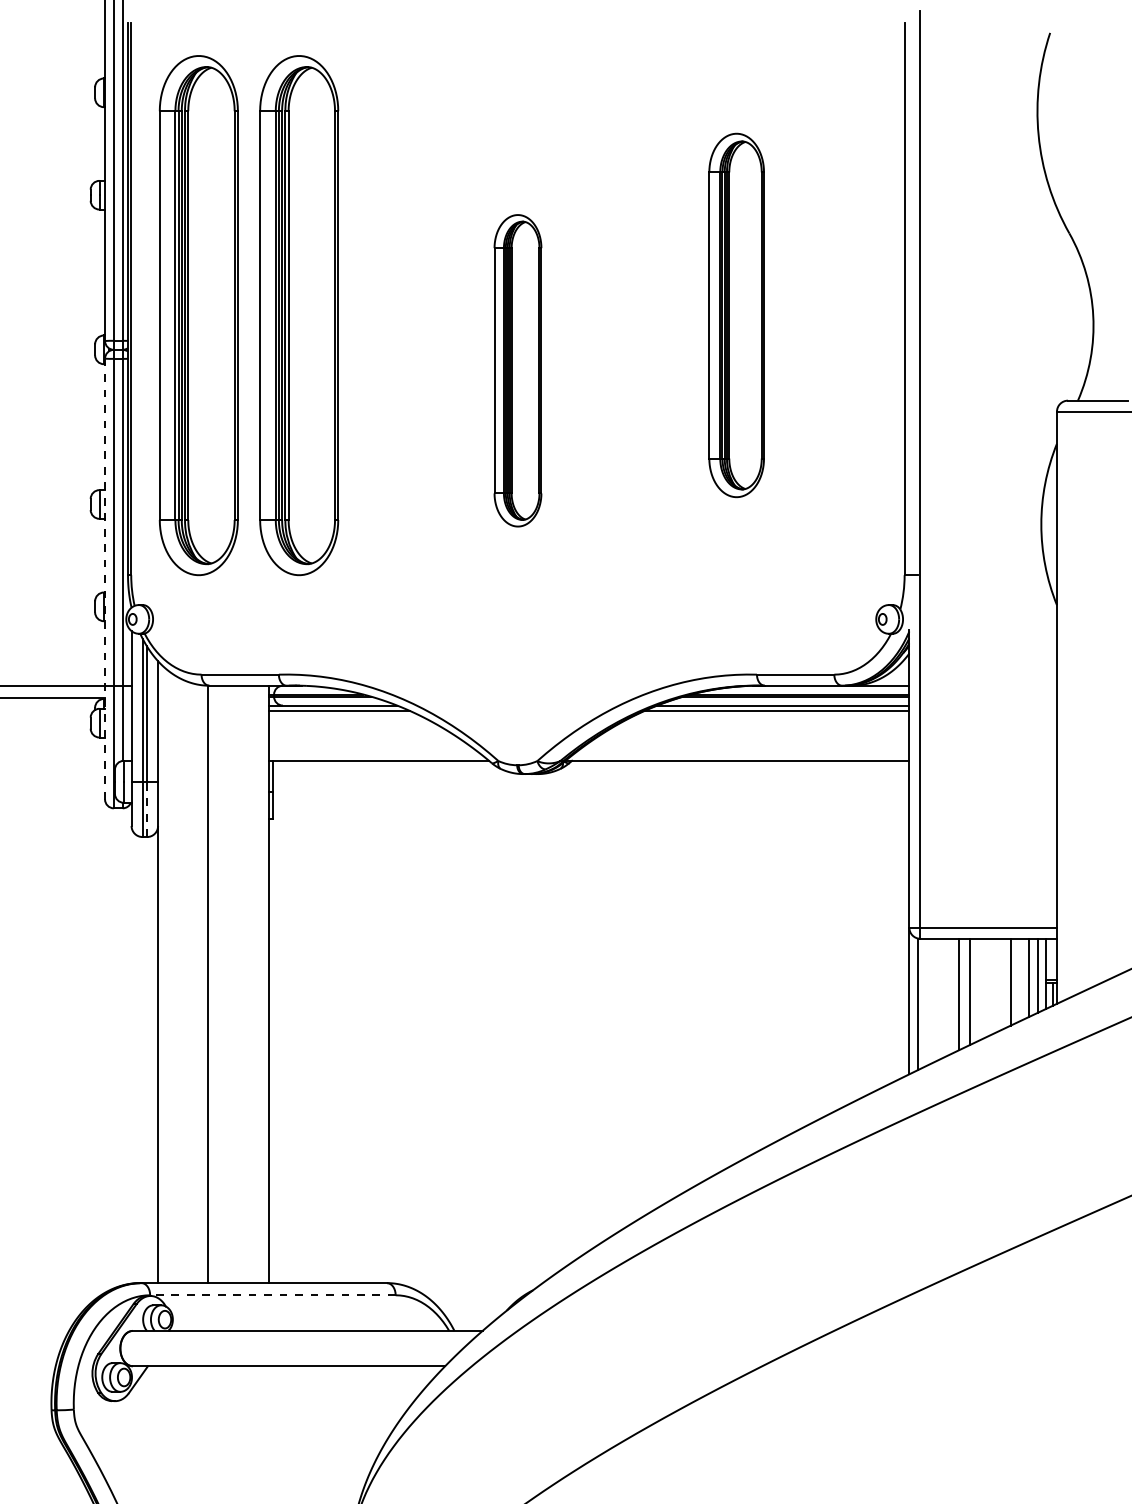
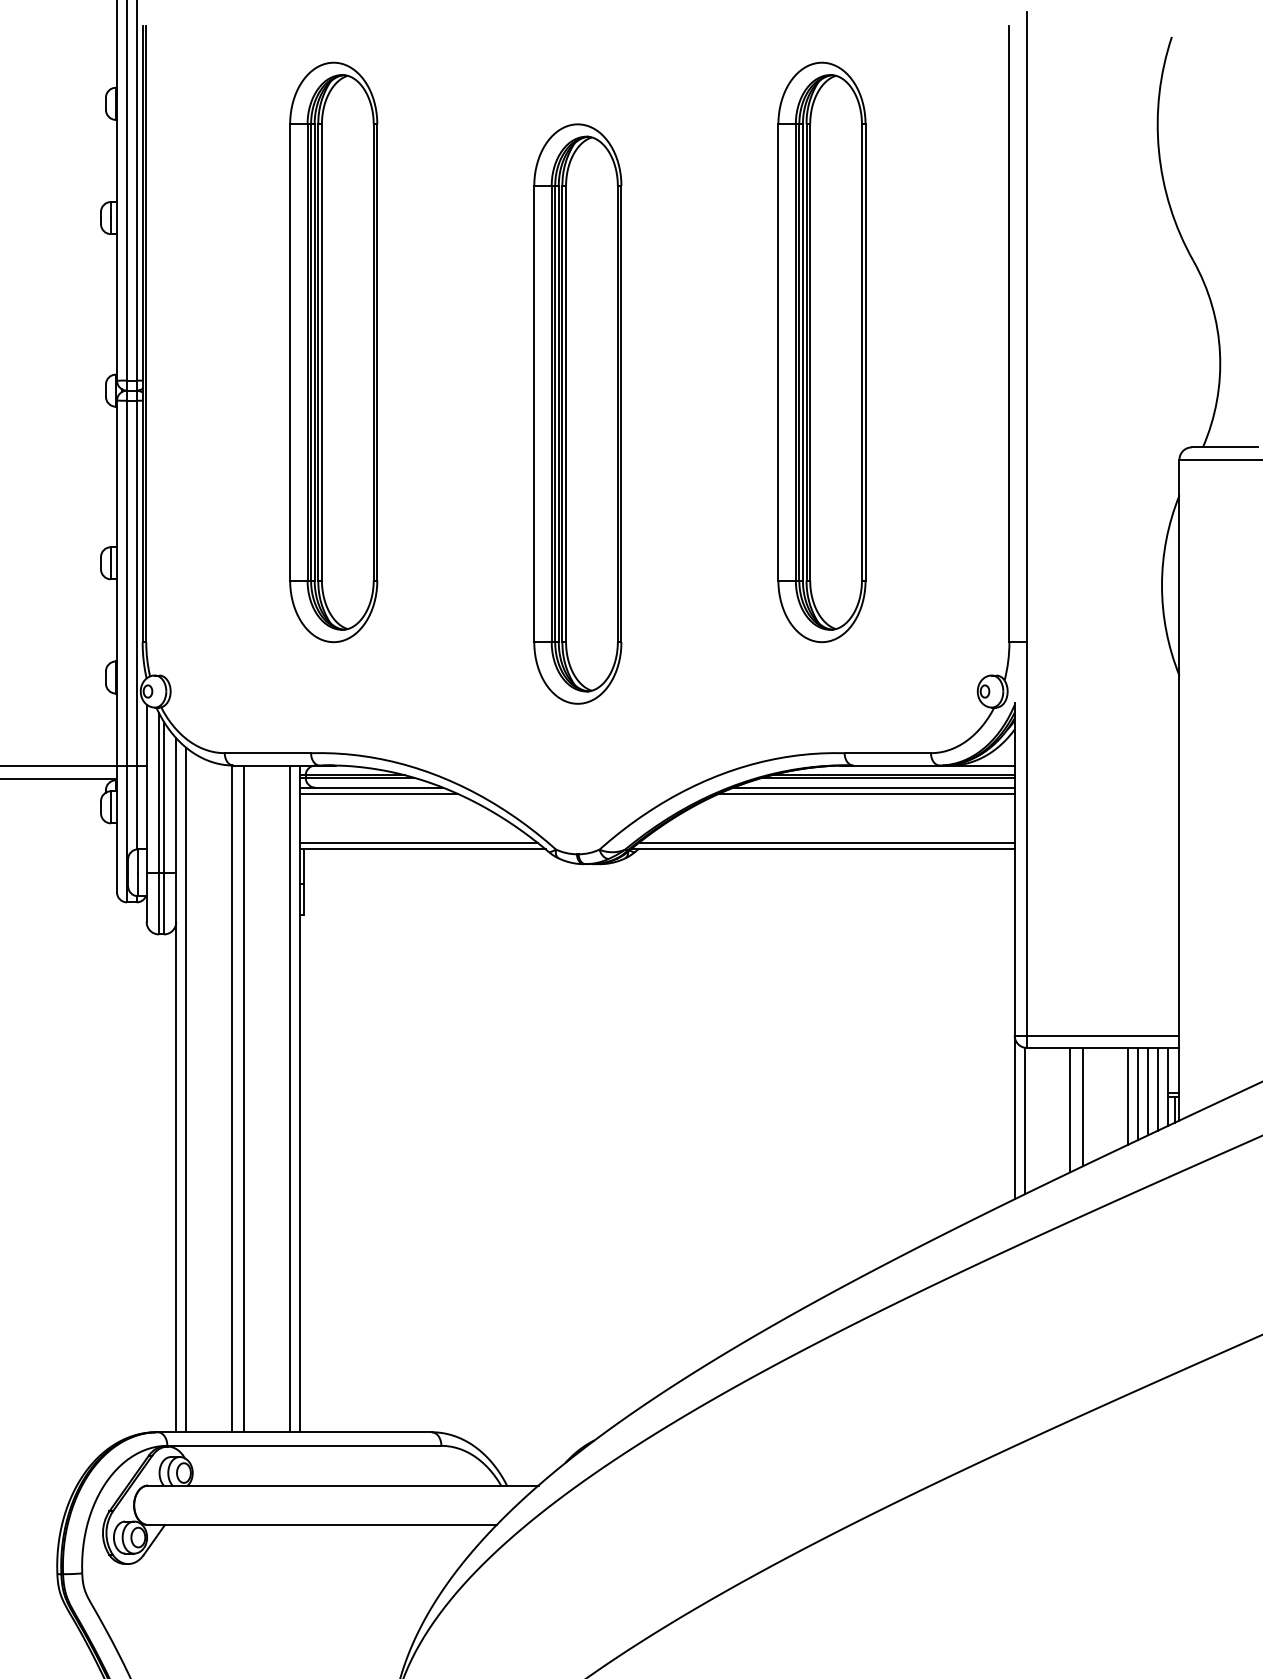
part: (198, 314) -> (221, 351), removed
part: (736, 314) -> (821, 351), size x1.43
part: (517, 370) -> (577, 413), size x1.67
line: (105, 579) -> (117, 646), dashed -> solid
line: (375, 755) -> (418, 843), added
line: (740, 755) -> (826, 843), added
line: (146, 809) -> (163, 903), dashed -> solid
line: (167, 976) -> (186, 1089), added
line: (1020, 979) -> (1138, 1093), added
line: (219, 984) -> (244, 1098), added
line: (259, 984) -> (289, 1098), added
line: (272, 1294) -> (303, 1445), dashed -> solid

